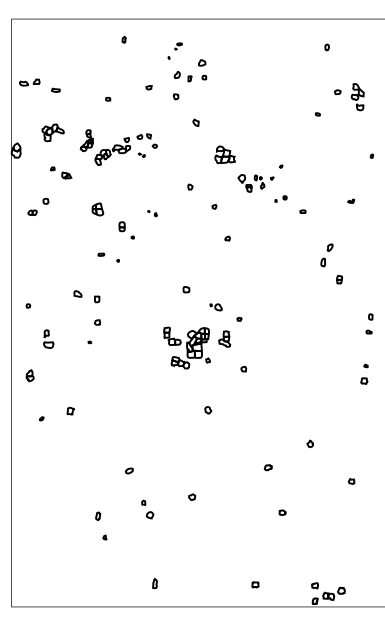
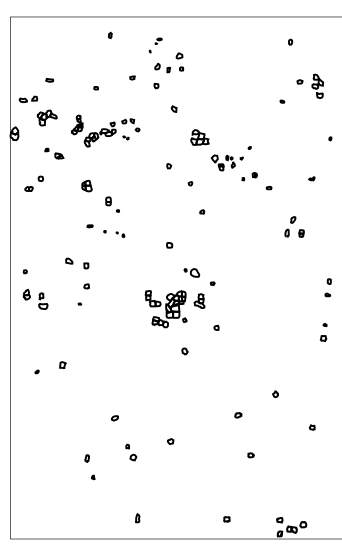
part: (29, 82) -> (28, 99), moved
part: (280, 198) -> (249, 176), size x1.43
part: (152, 213) -> (120, 234), moved
part: (339, 279) -> (301, 233), moved
part: (186, 289) -> (169, 245), moved
part: (215, 306) -> (191, 272), size x1.43
part: (29, 375) -> (26, 294), moved
part: (207, 410) -> (184, 351), moved

